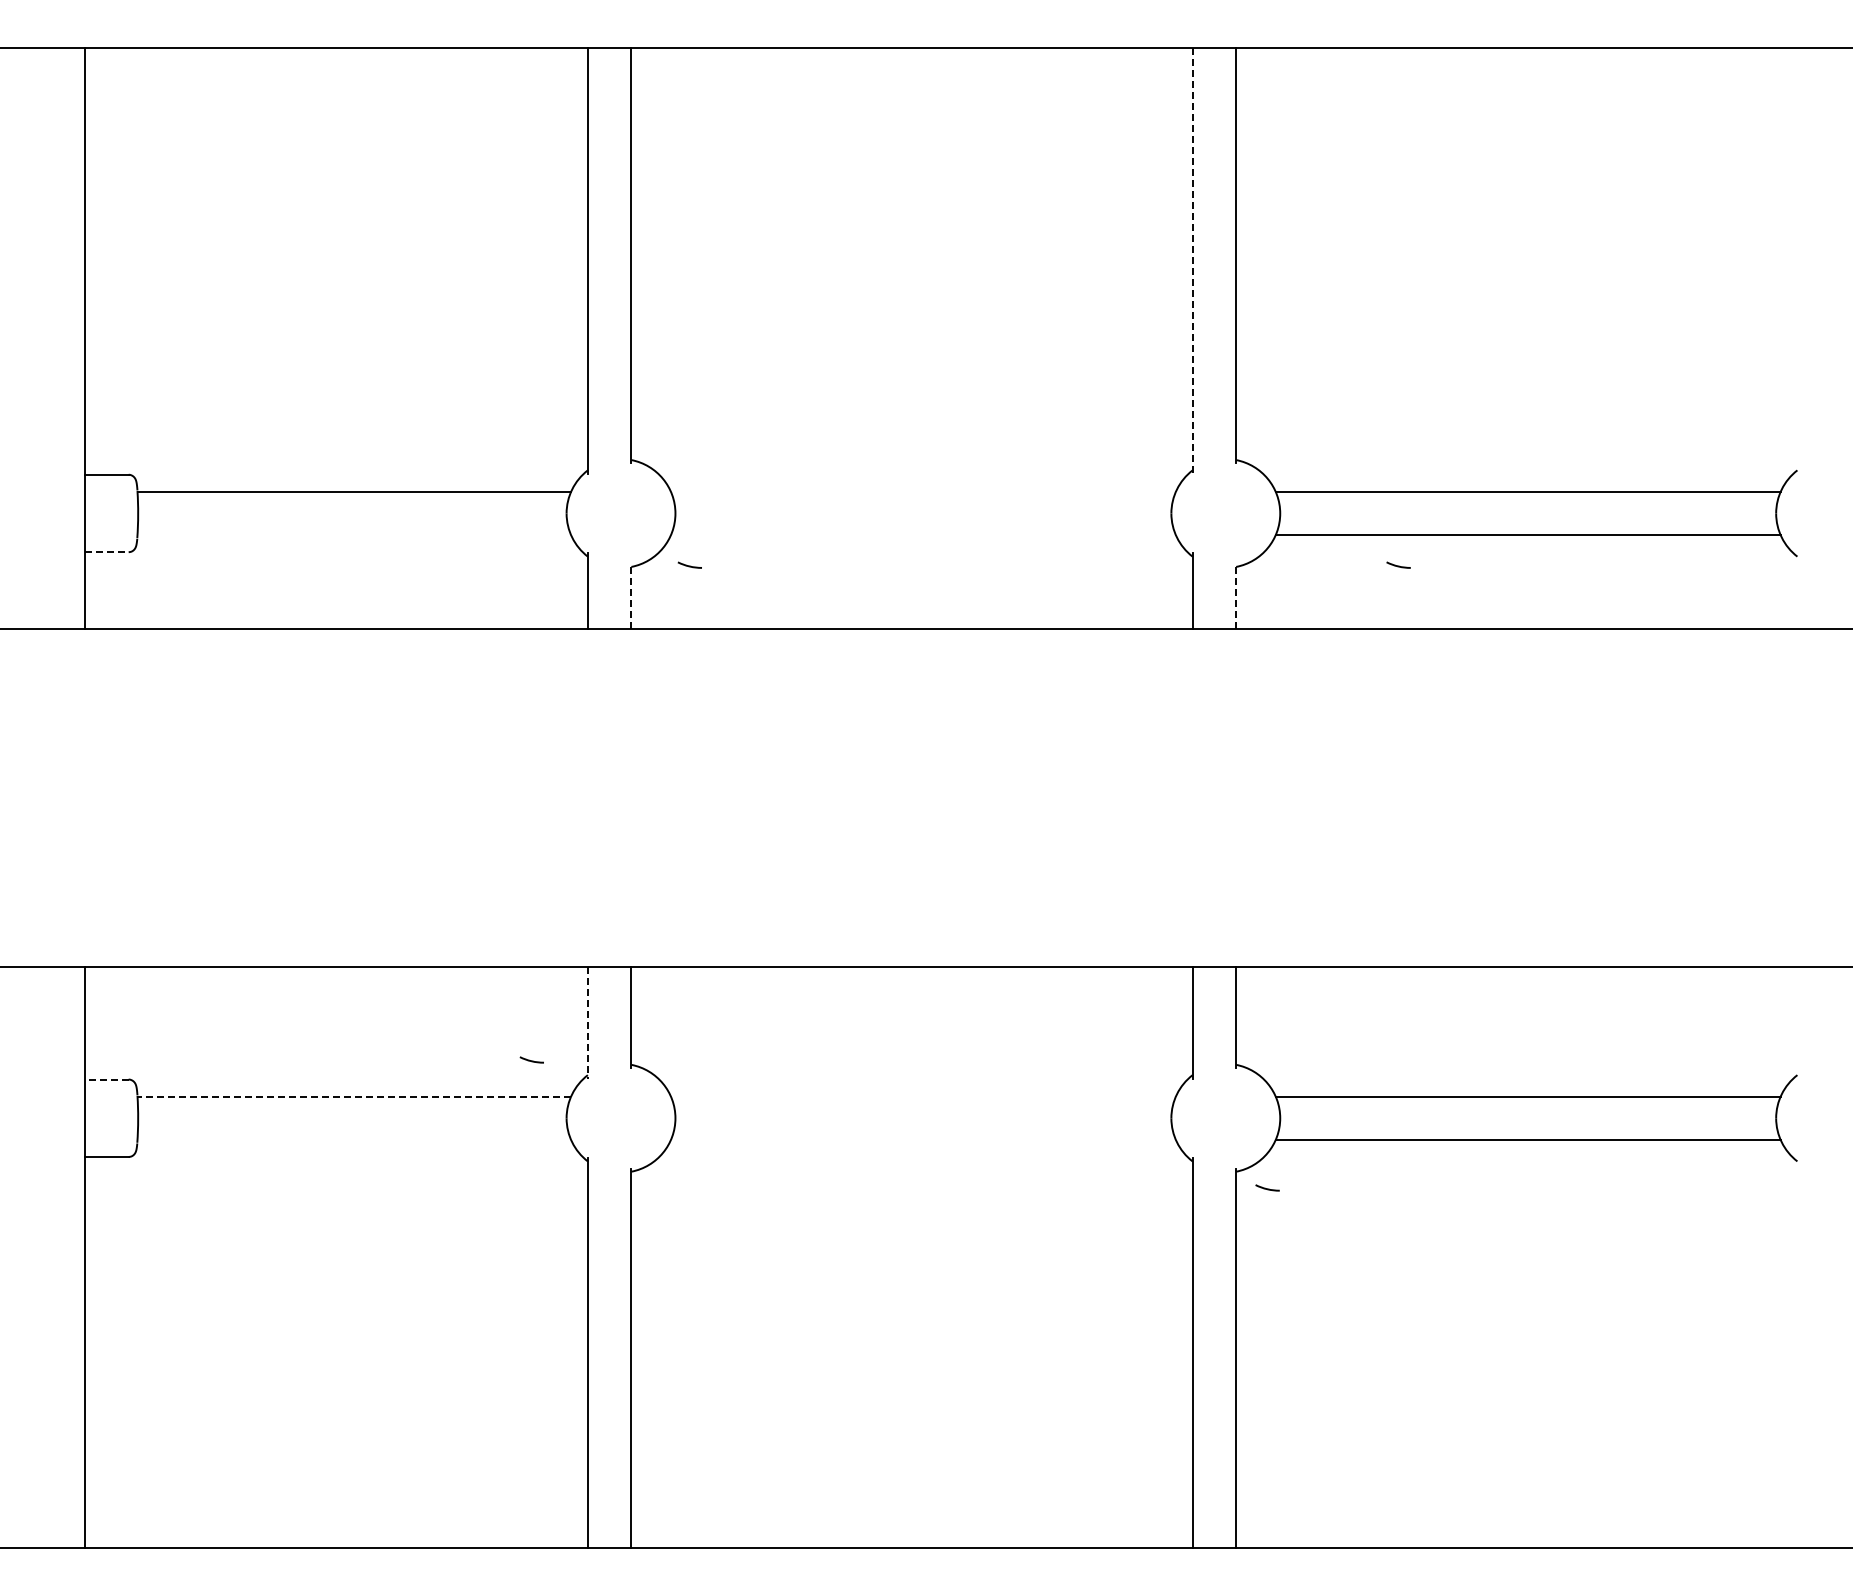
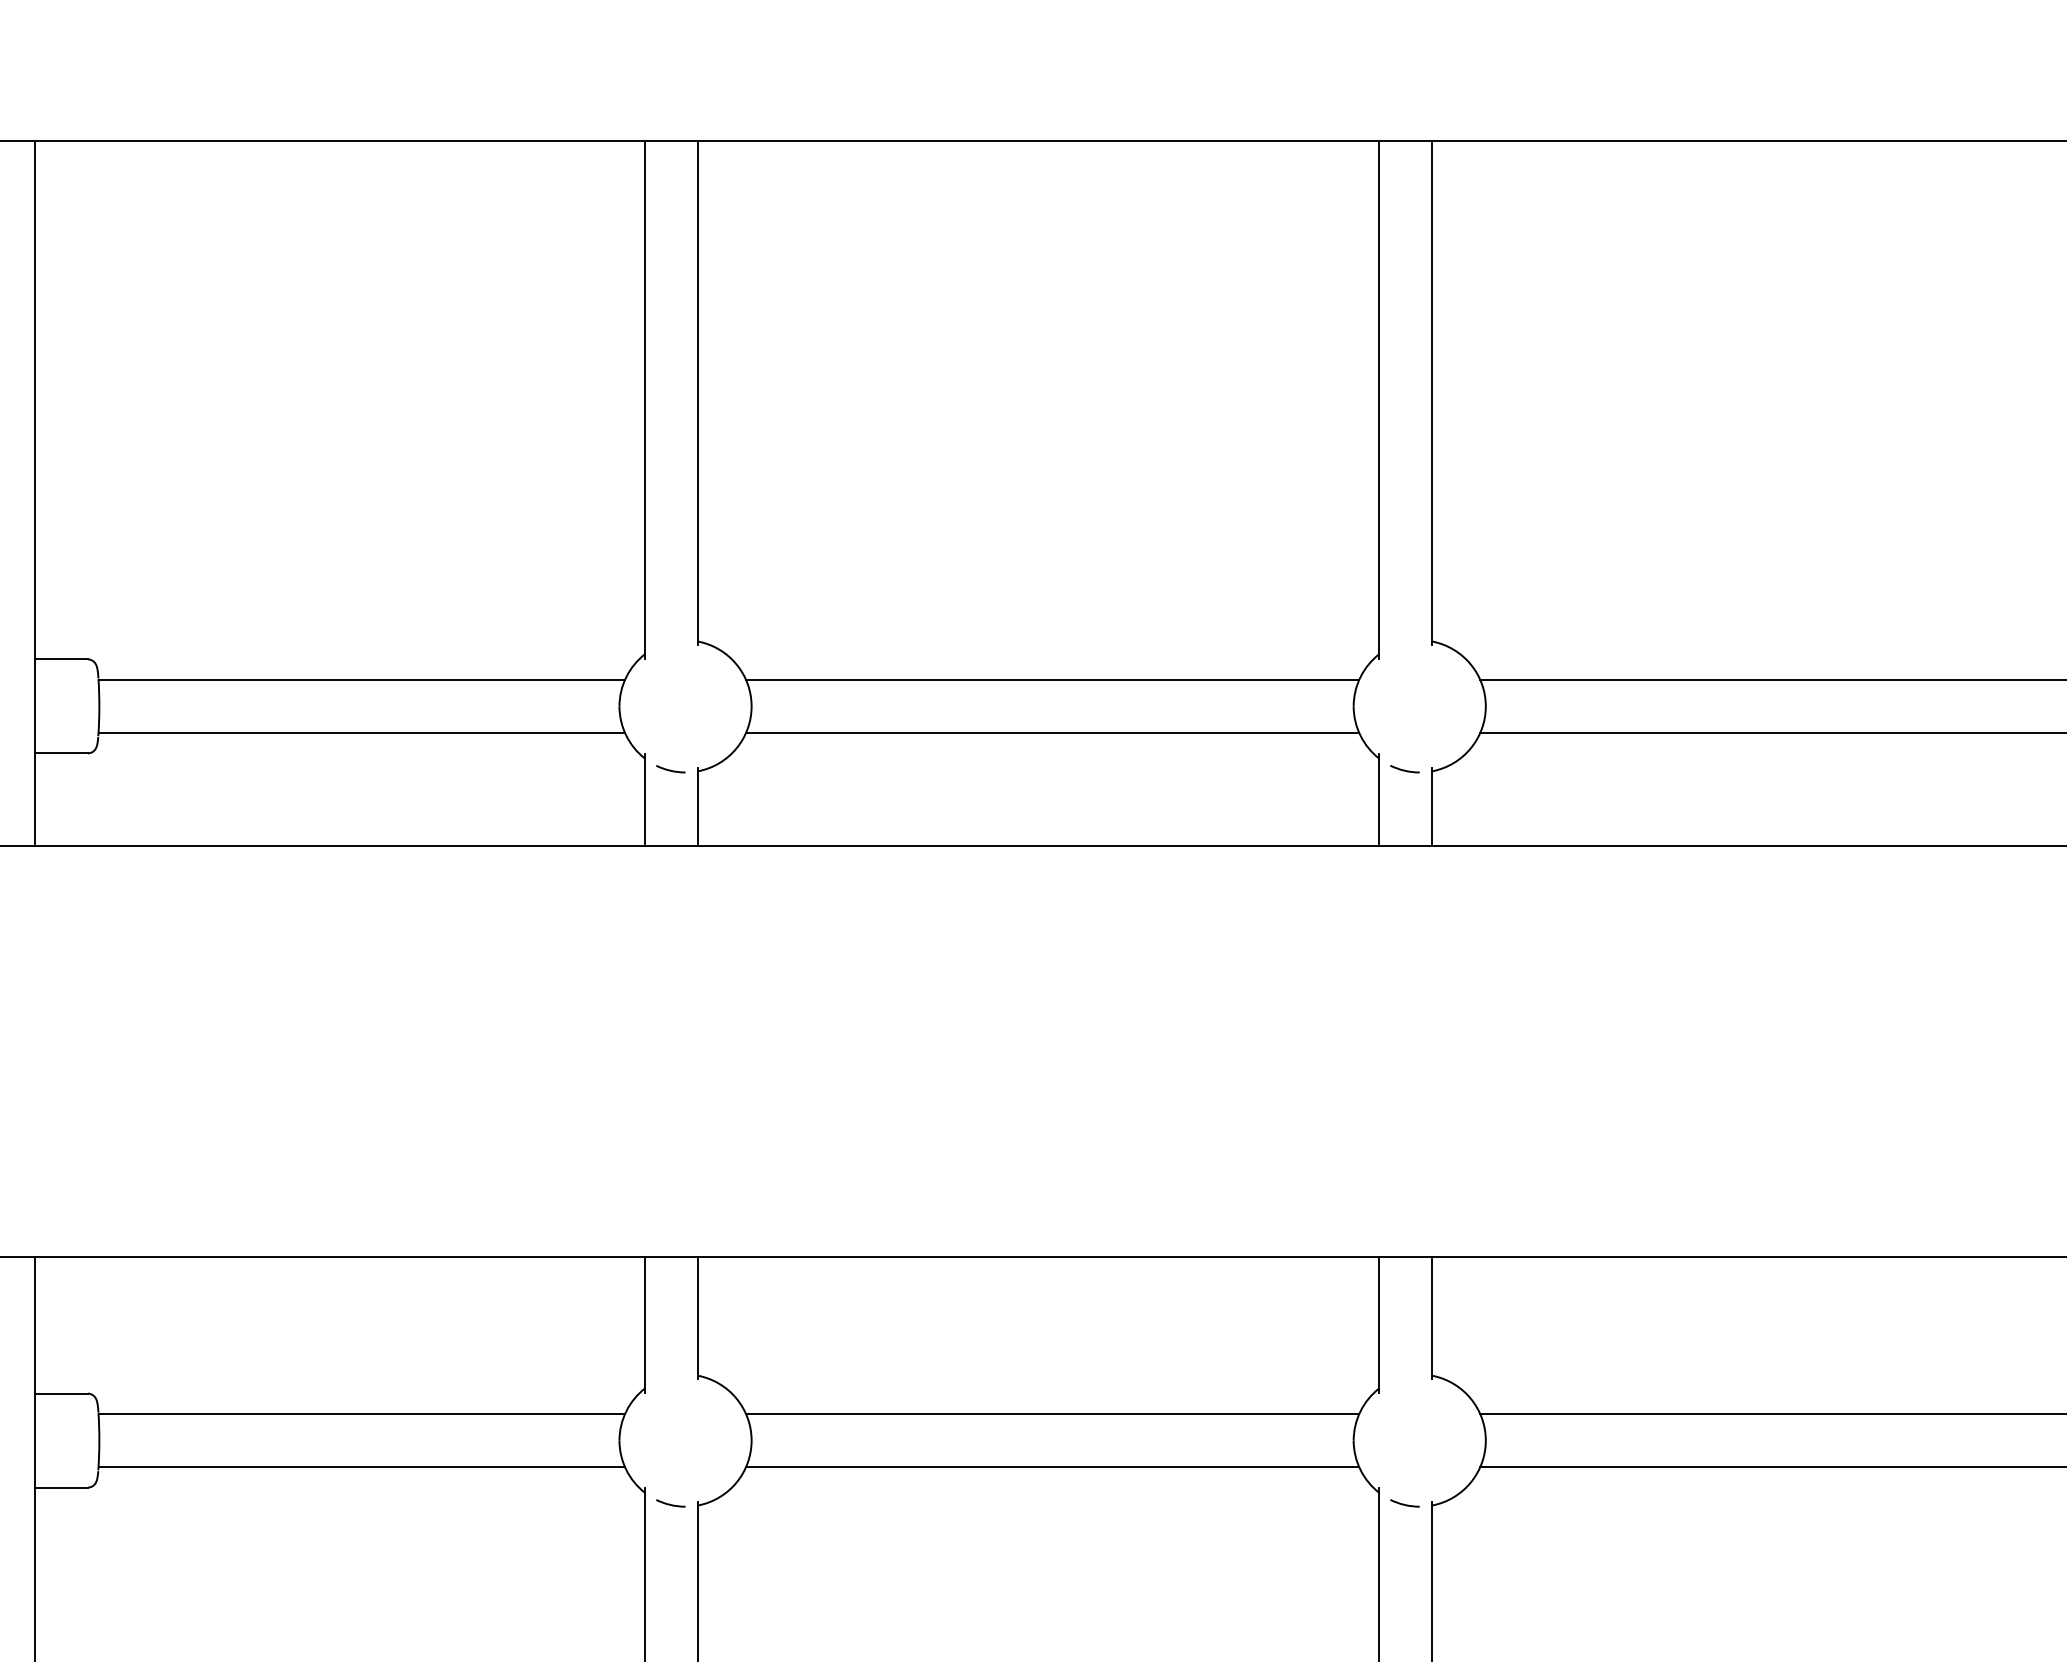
line: (1192, 261) -> (1379, 400), dashed -> solid
line: (922, 491) -> (1051, 679), added
line: (354, 535) -> (361, 733), added
line: (922, 535) -> (1051, 733), added
line: (107, 552) -> (62, 753), dashed -> solid
arc: (689, 565) -> (670, 769), moved
arc: (1398, 565) -> (1404, 769), moved
line: (631, 595) -> (698, 805), dashed -> solid
line: (1236, 595) -> (1432, 805), dashed -> solid
line: (587, 1023) -> (644, 1325), dashed -> solid
arc: (531, 1060) -> (670, 1504), moved
line: (107, 1079) -> (62, 1393), dashed -> solid
line: (354, 1096) -> (361, 1414), dashed -> solid
line: (922, 1096) -> (1051, 1414), added
line: (354, 1140) -> (361, 1467), added
line: (922, 1140) -> (1051, 1467), added
arc: (1267, 1188) -> (1404, 1504), moved

